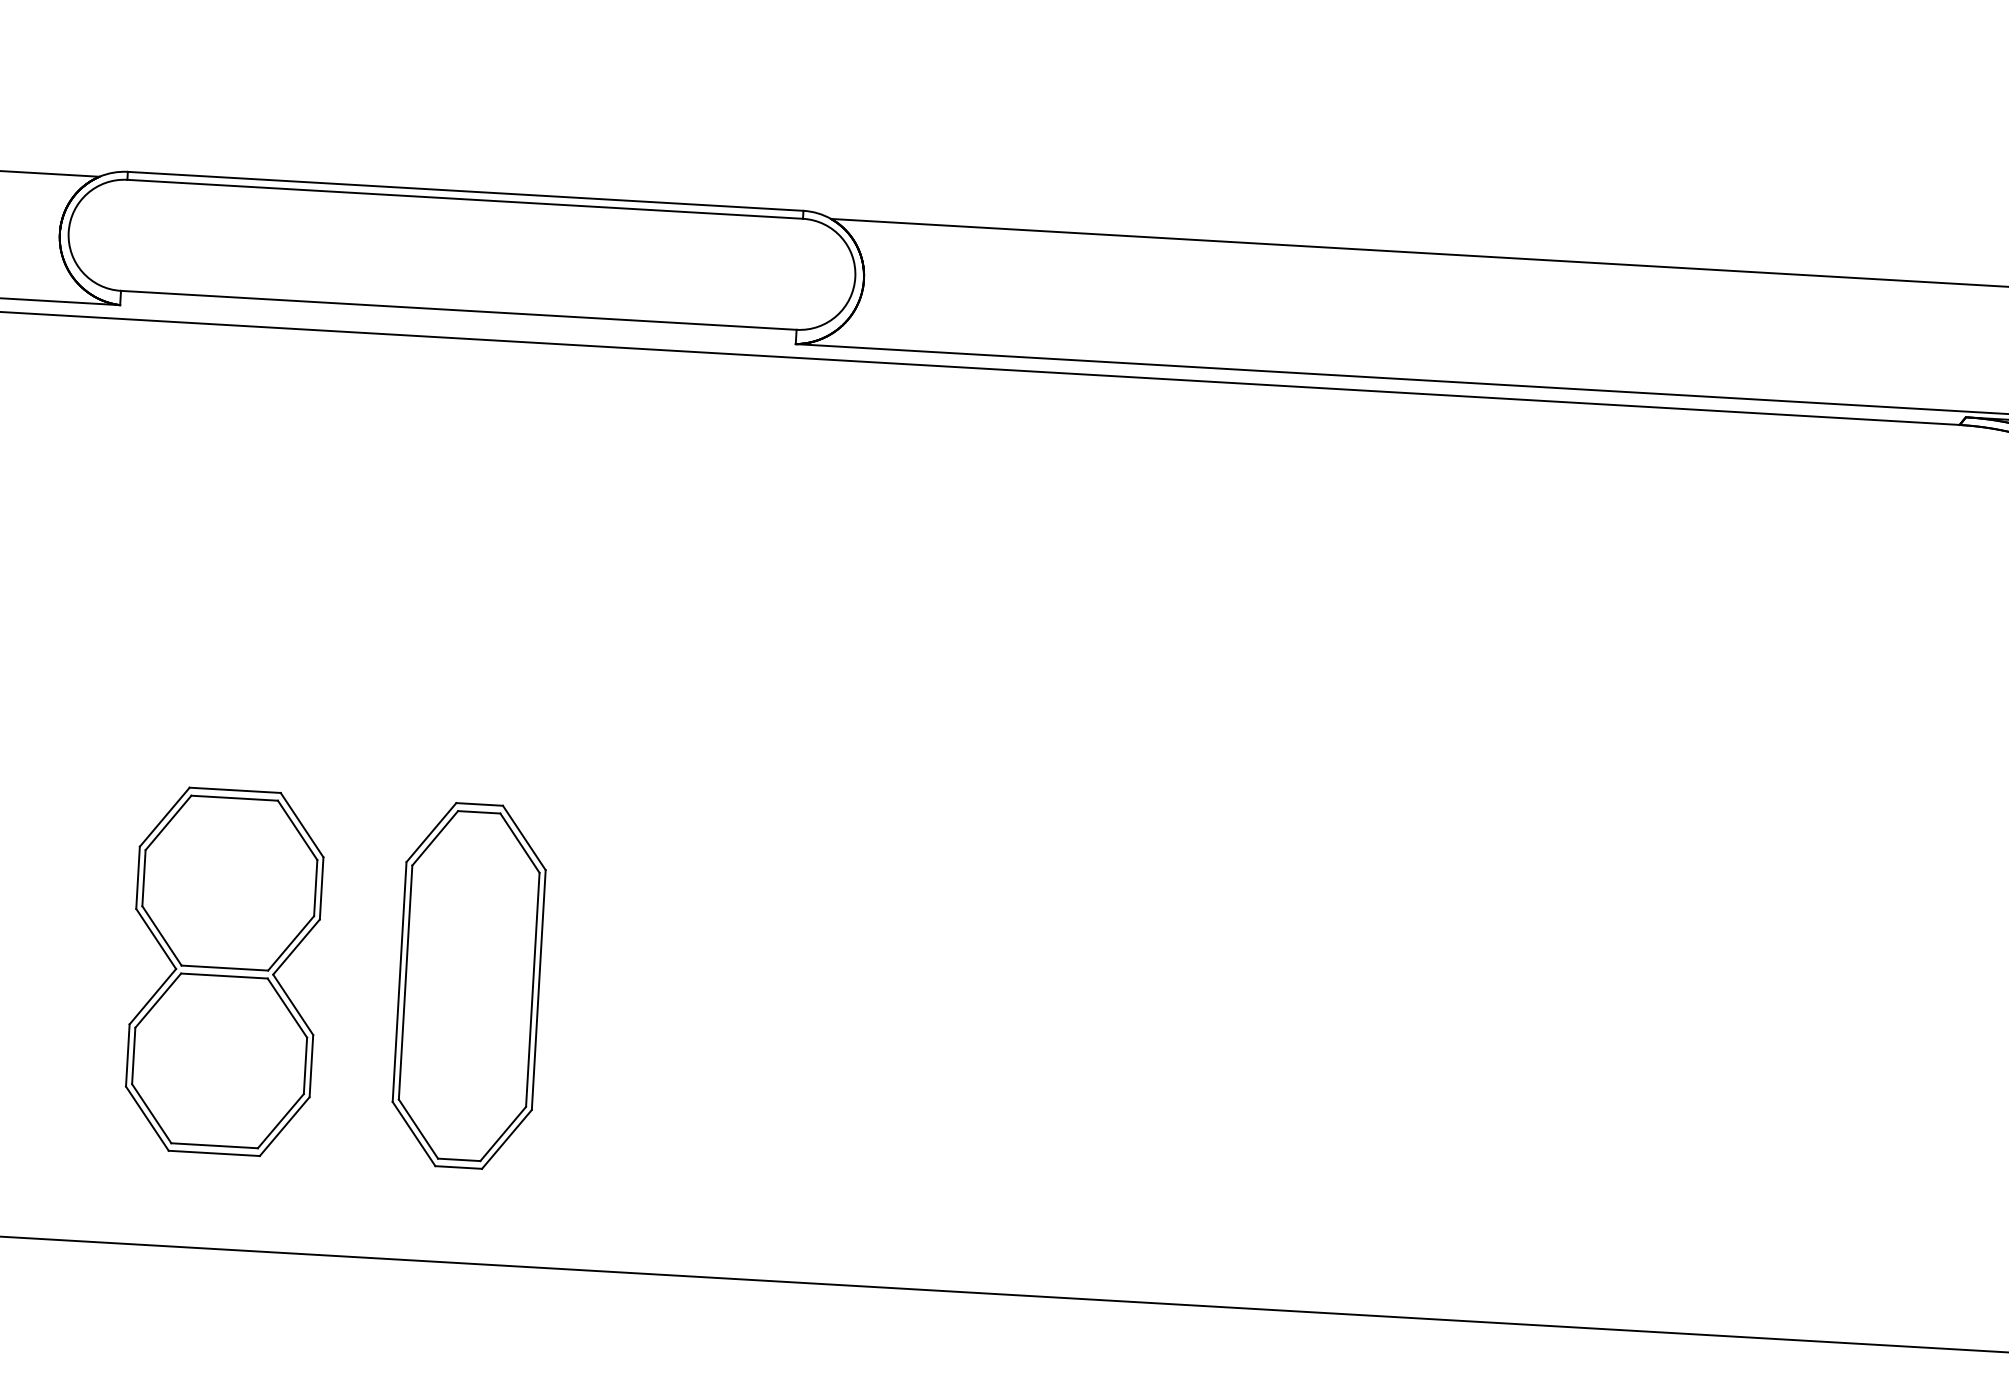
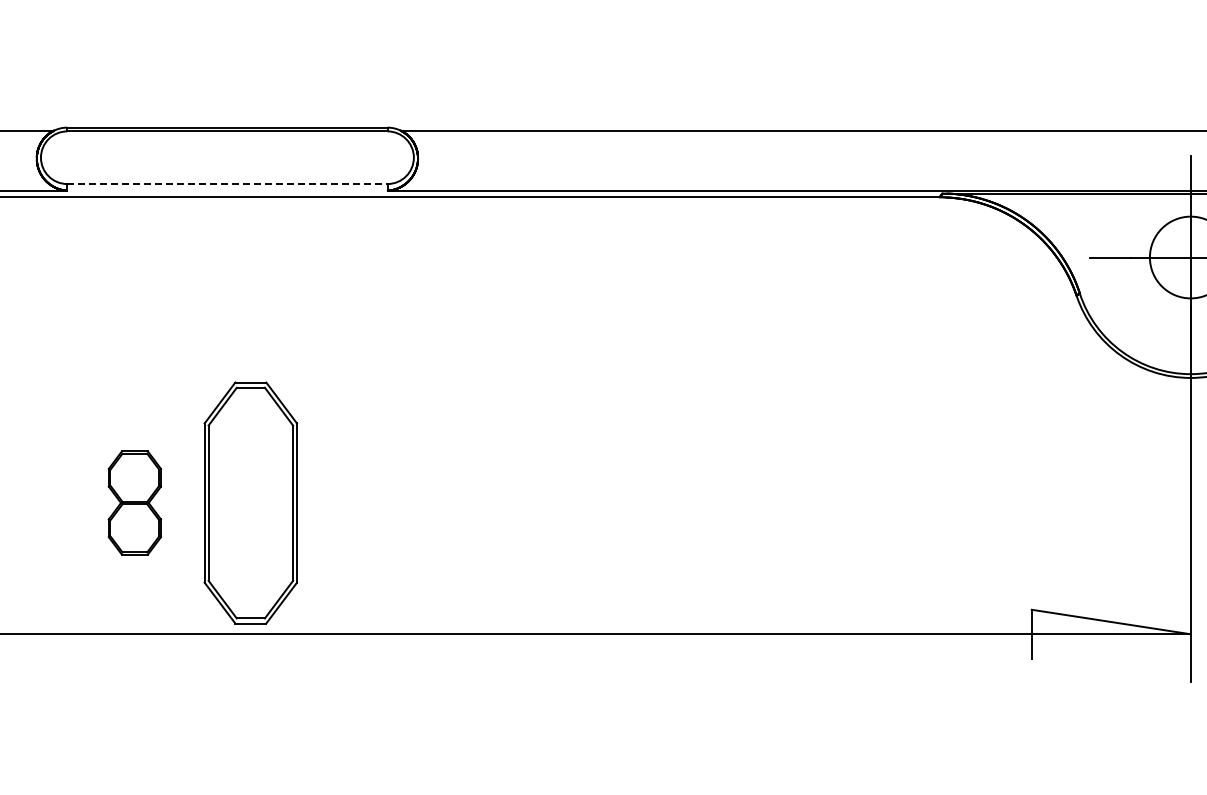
line: (458, 311) -> (227, 184), solid -> dashed
part: (224, 970) -> (134, 502), size x0.6
part: (468, 984) -> (250, 502), size x1.4

